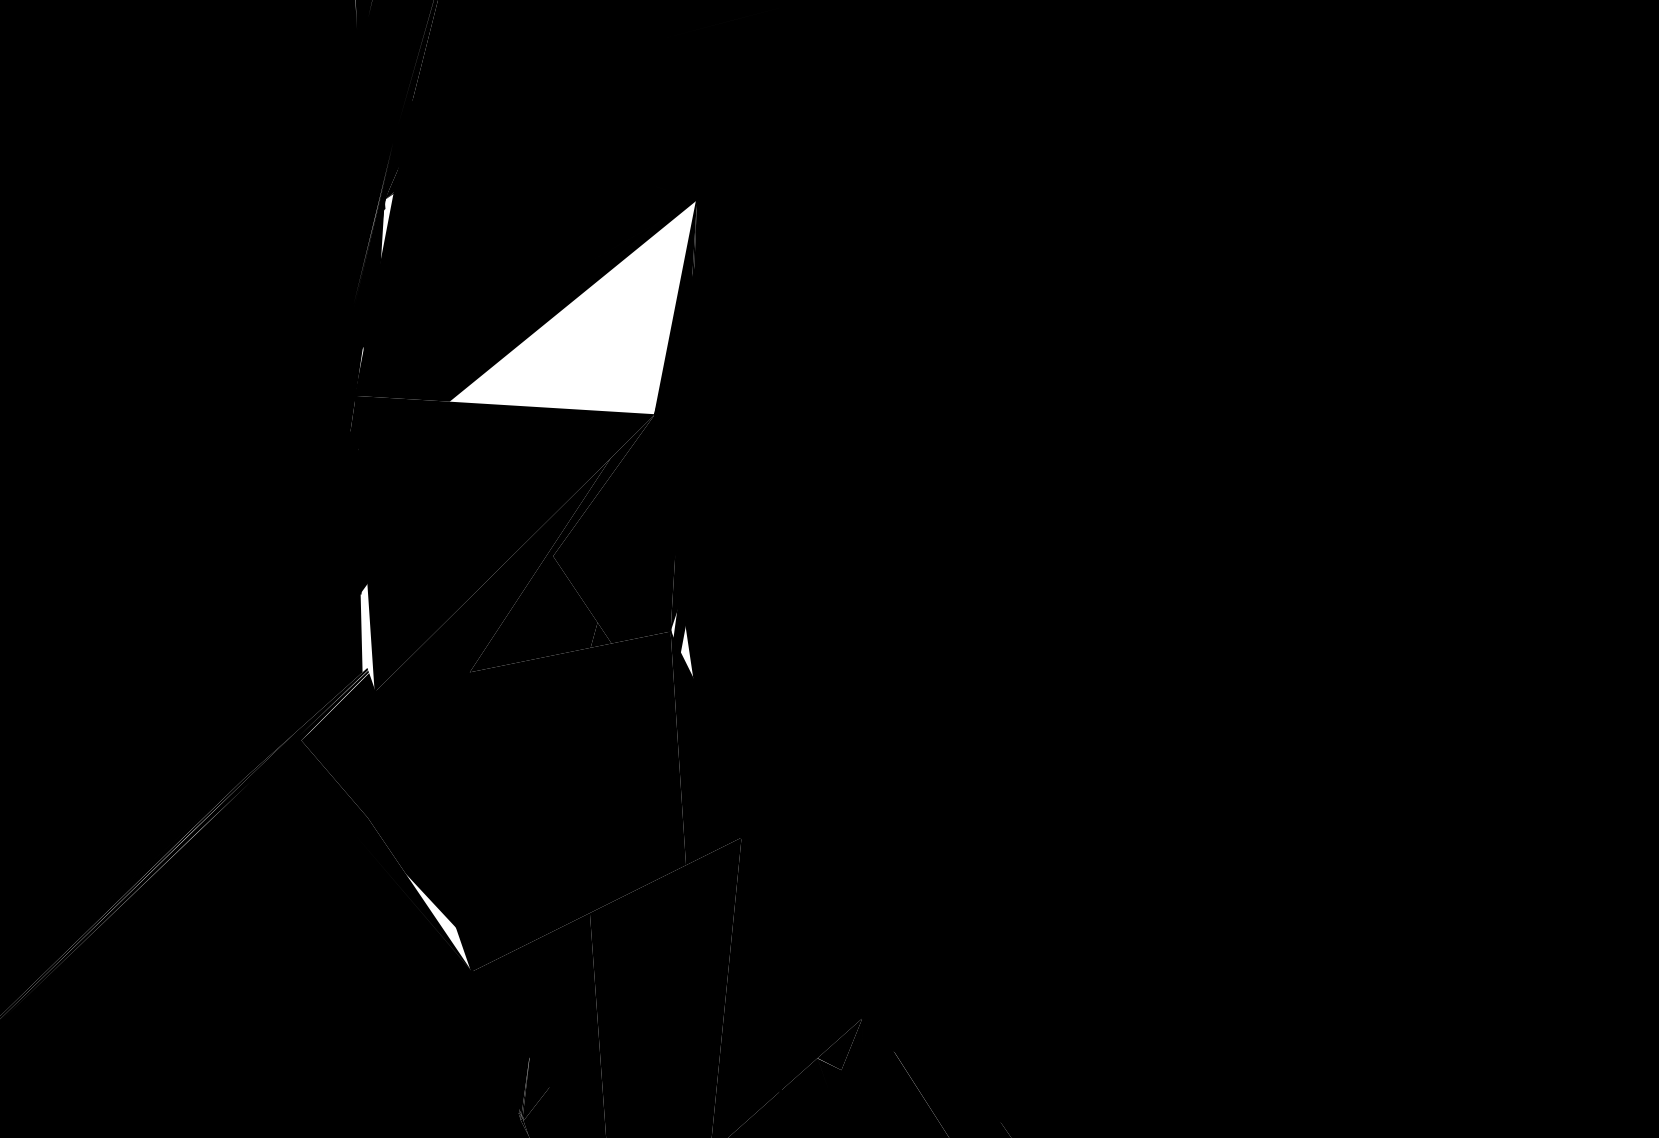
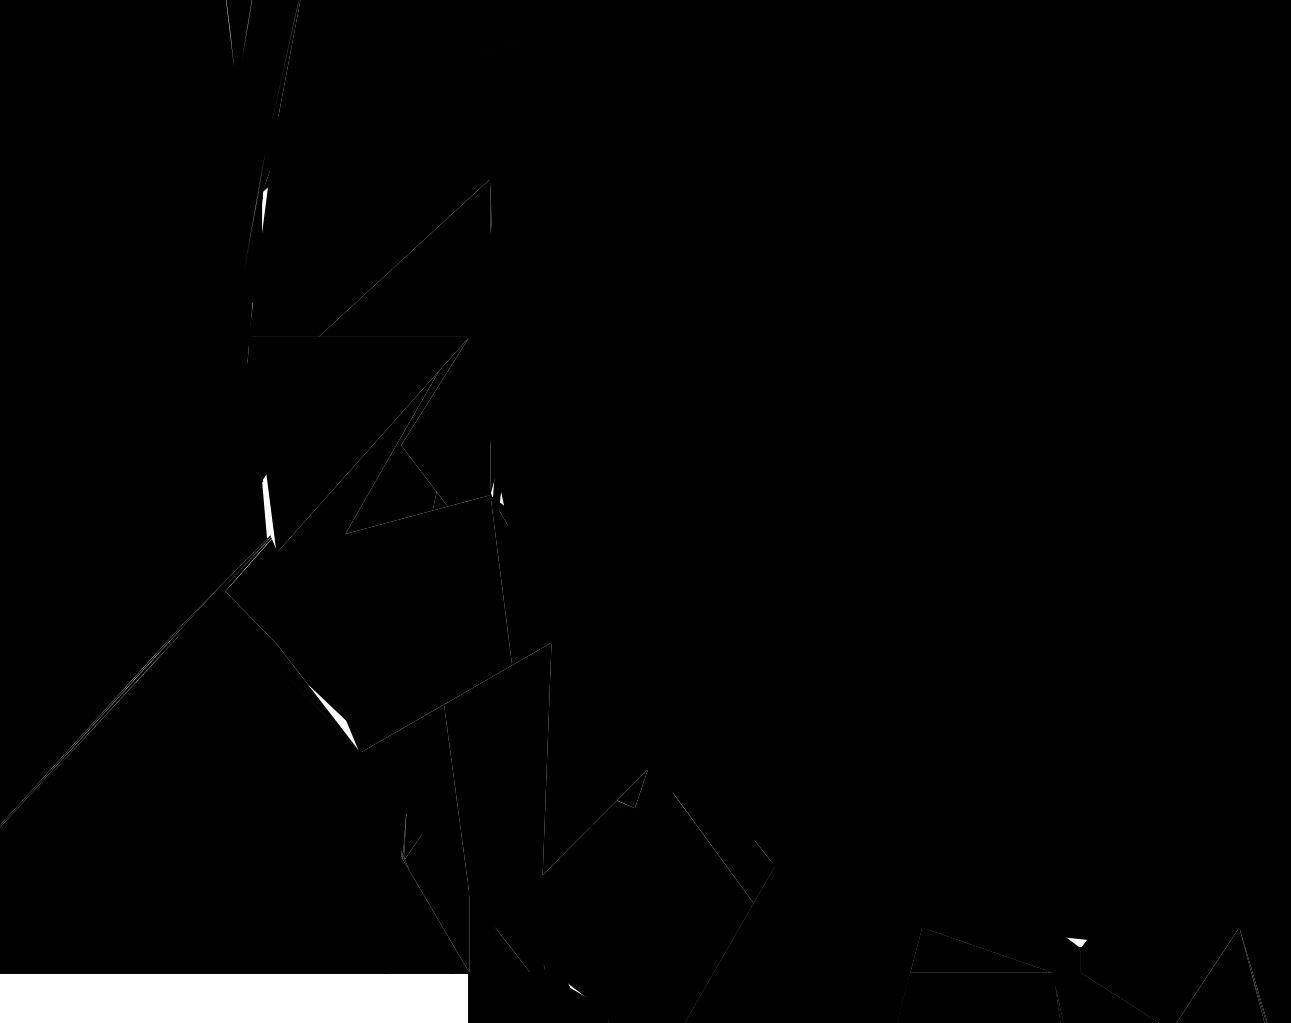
fill: (573, 300) -> (404, 257), added
fill: (682, 656) -> (500, 512), added

